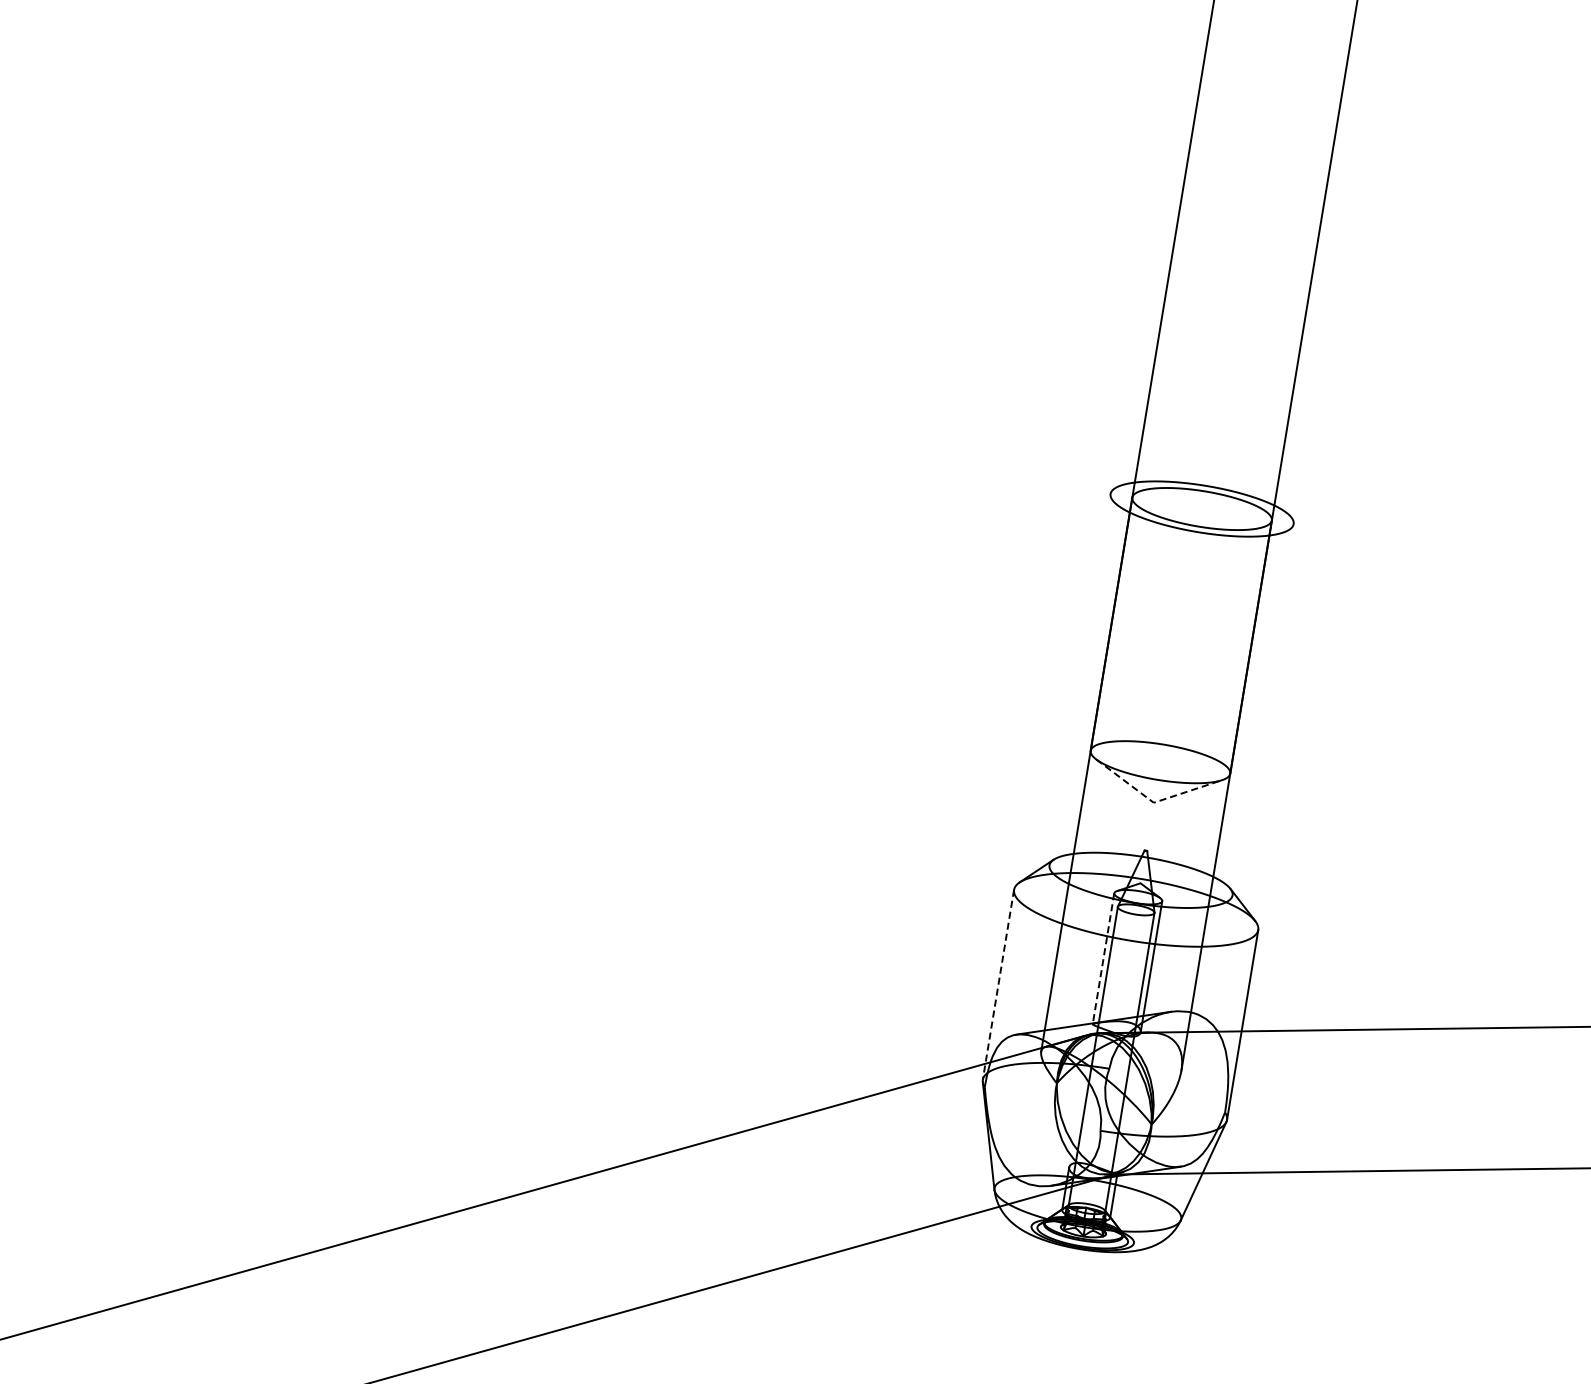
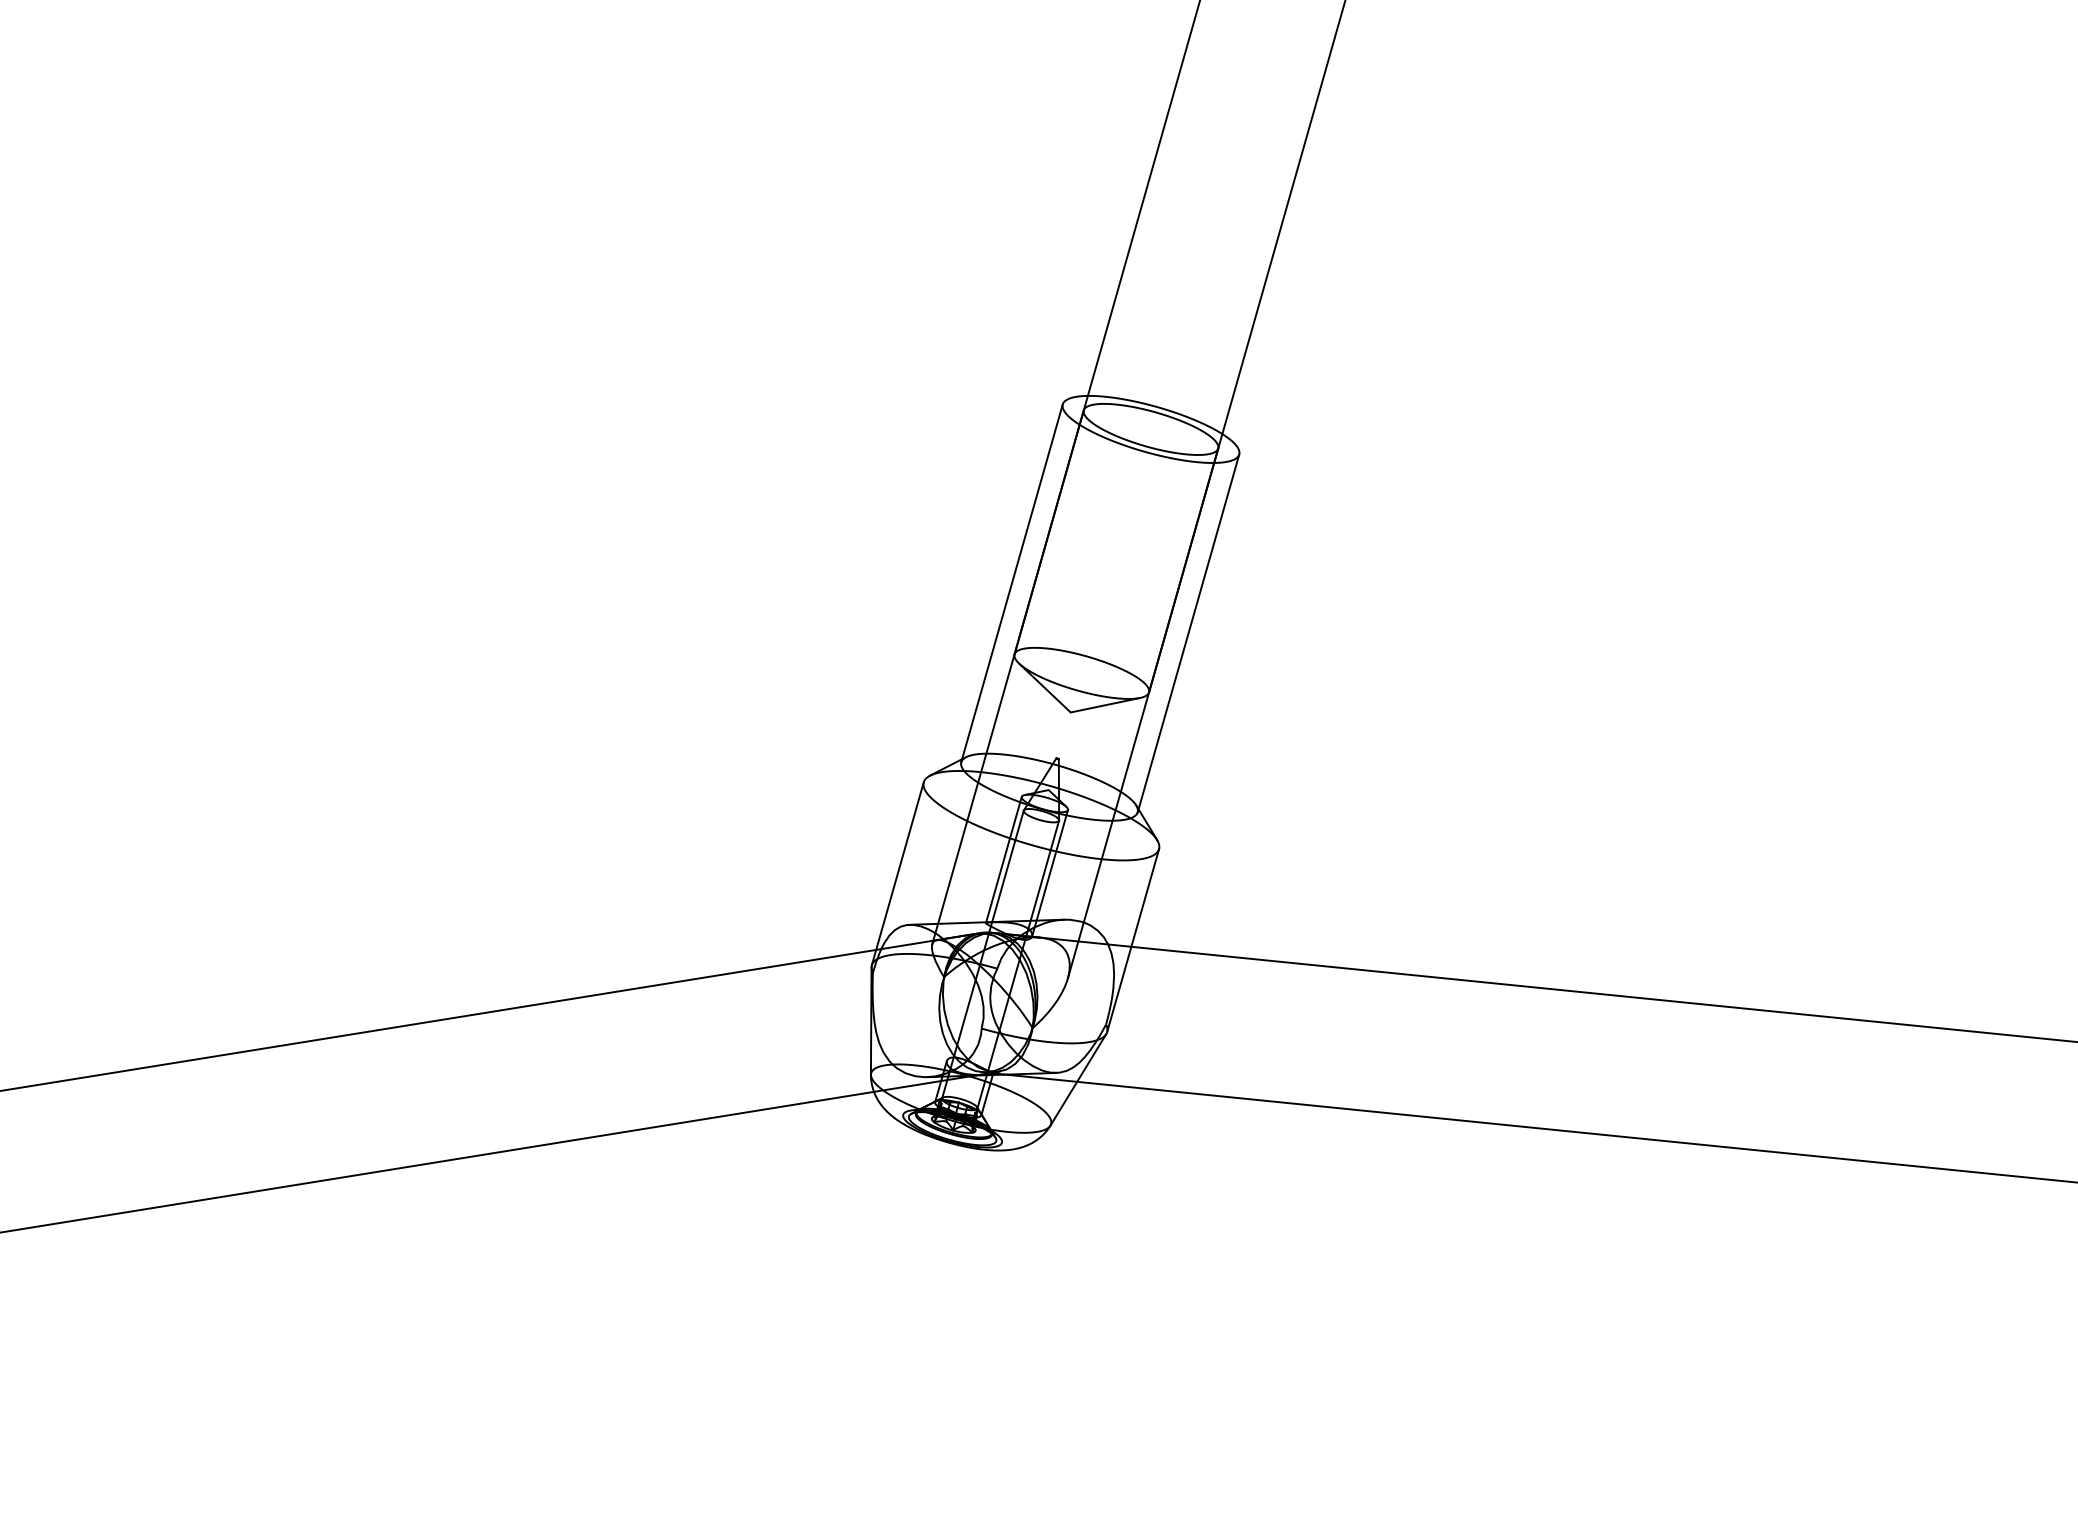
line: (1079, 679) -> (1011, 583), added
line: (1263, 709) -> (1188, 633), added
line: (1153, 802) -> (1070, 712), dashed -> solid
line: (1103, 959) -> (1003, 860), dashed -> solid
line: (998, 985) -> (897, 874), dashed -> solid

